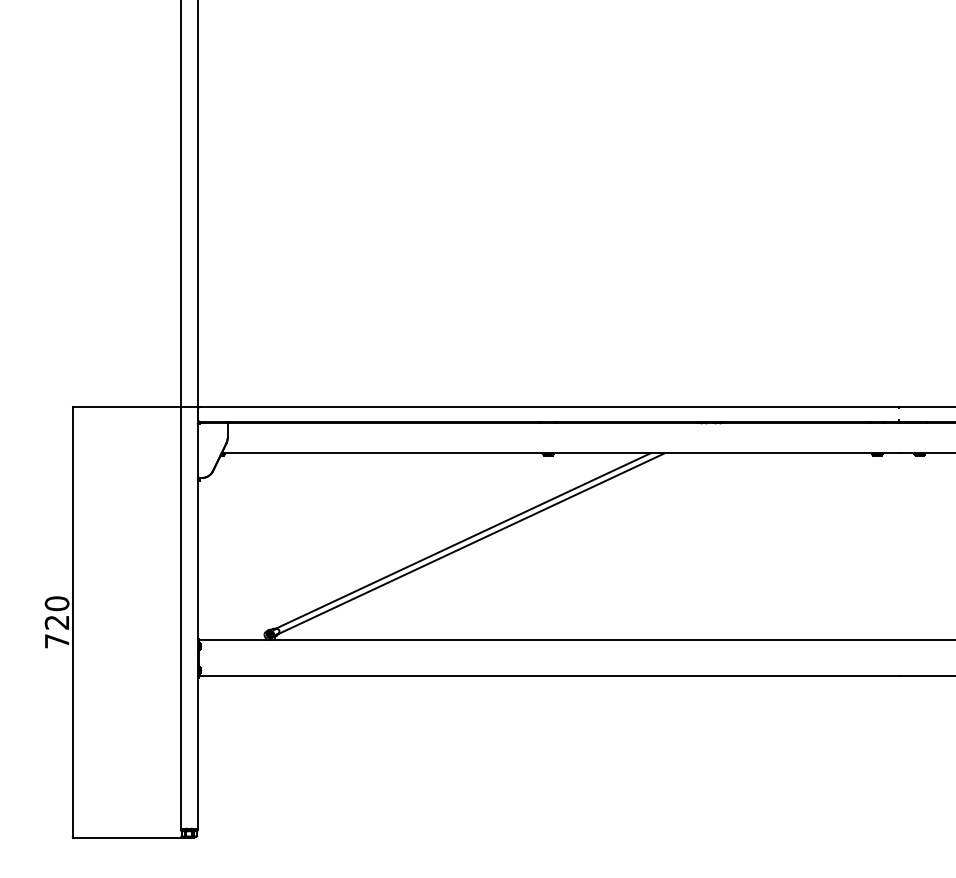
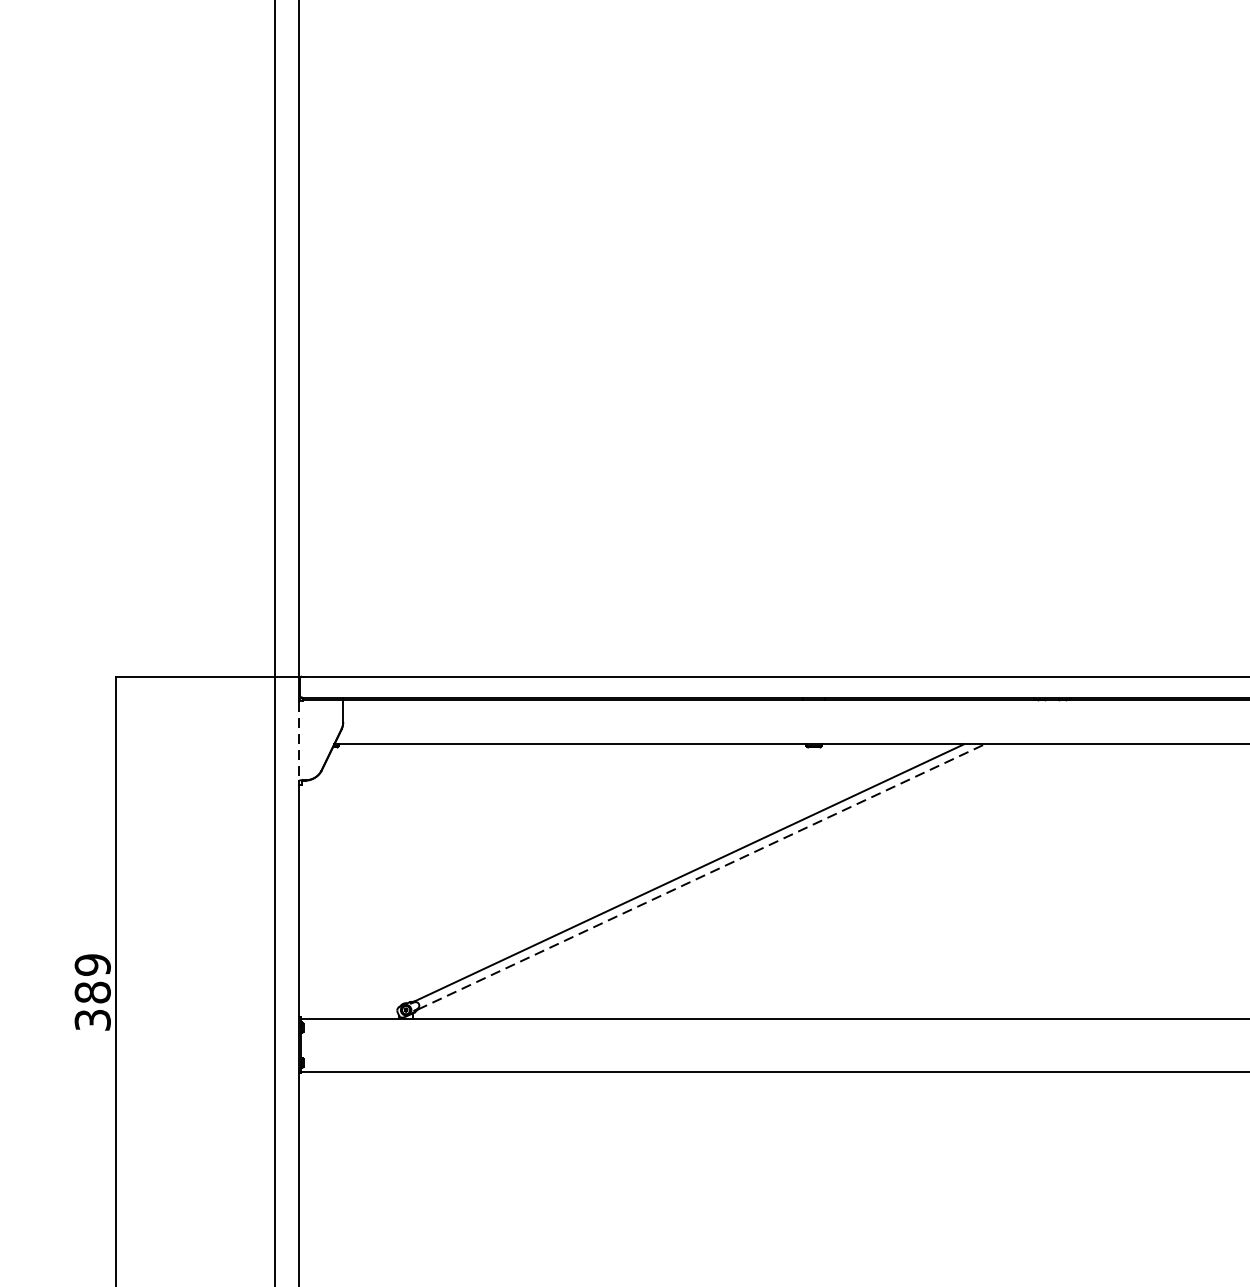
line: (197, 451) -> (298, 741), solid -> dashed
line: (471, 543) -> (701, 876), solid -> dashed
text: (56, 622) -> (91, 992), 720 -> 389

